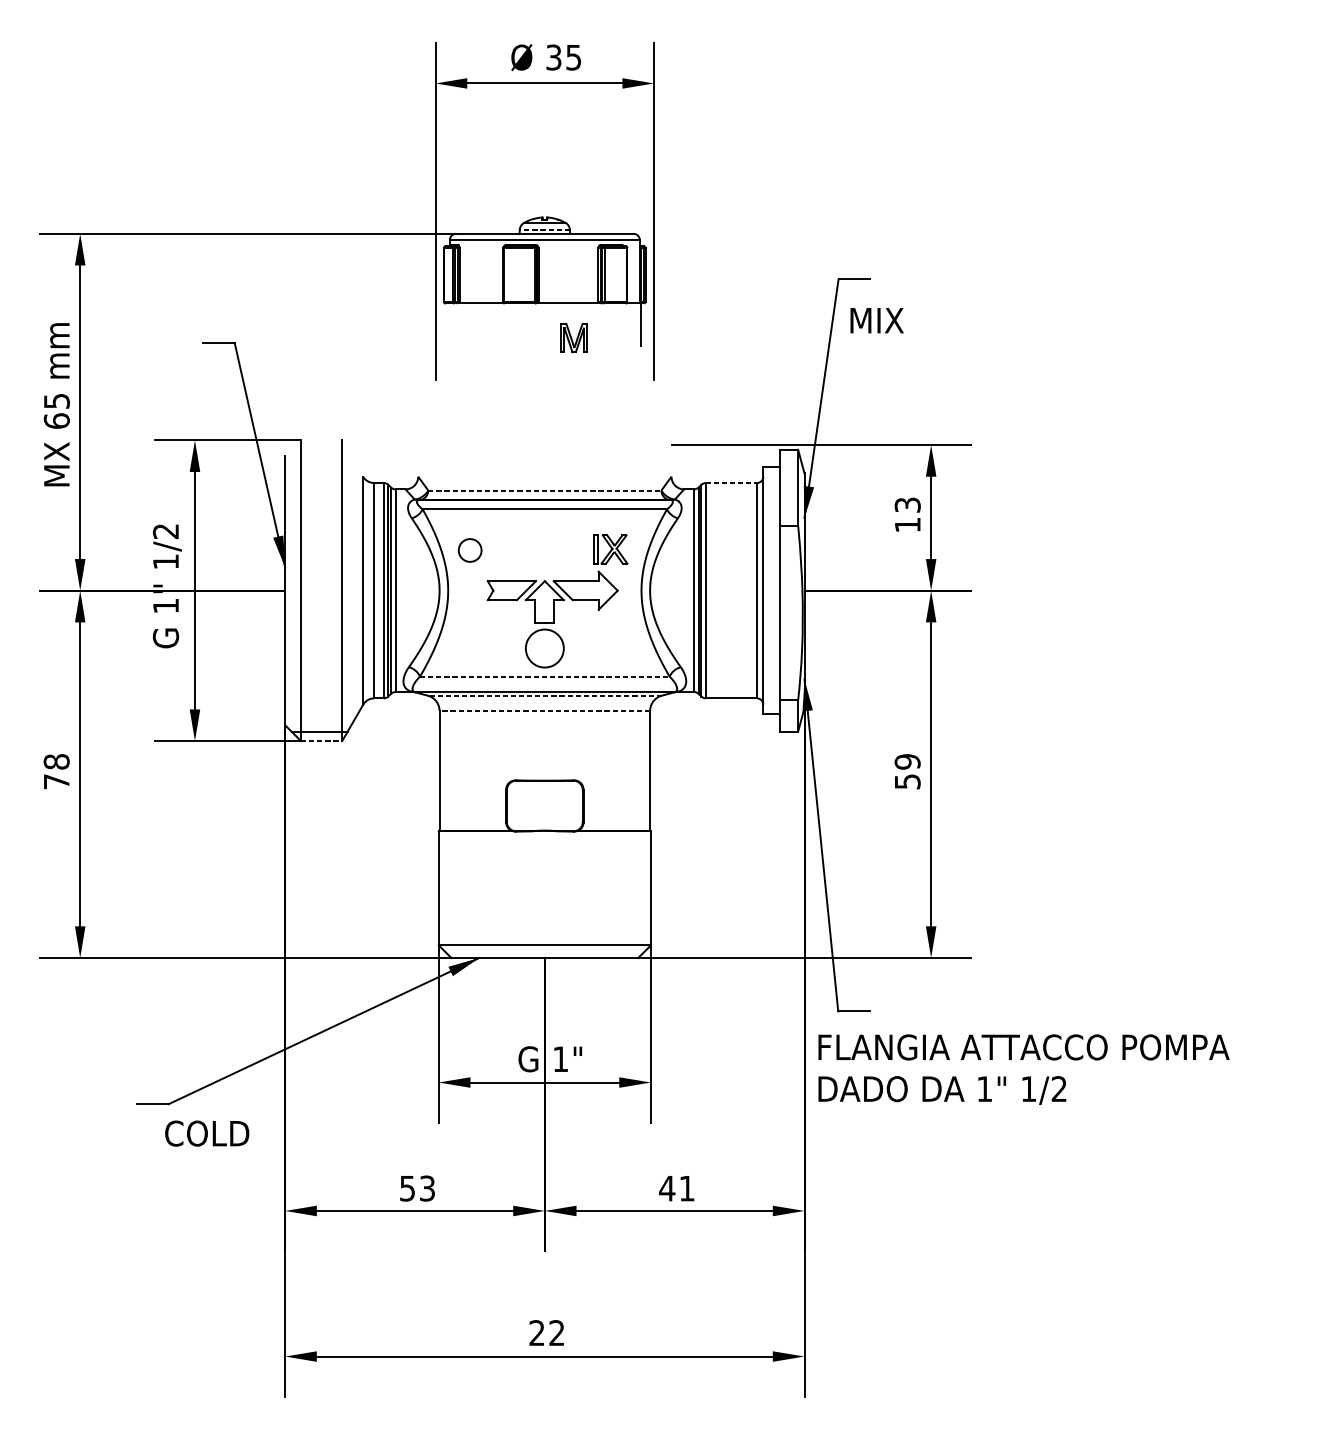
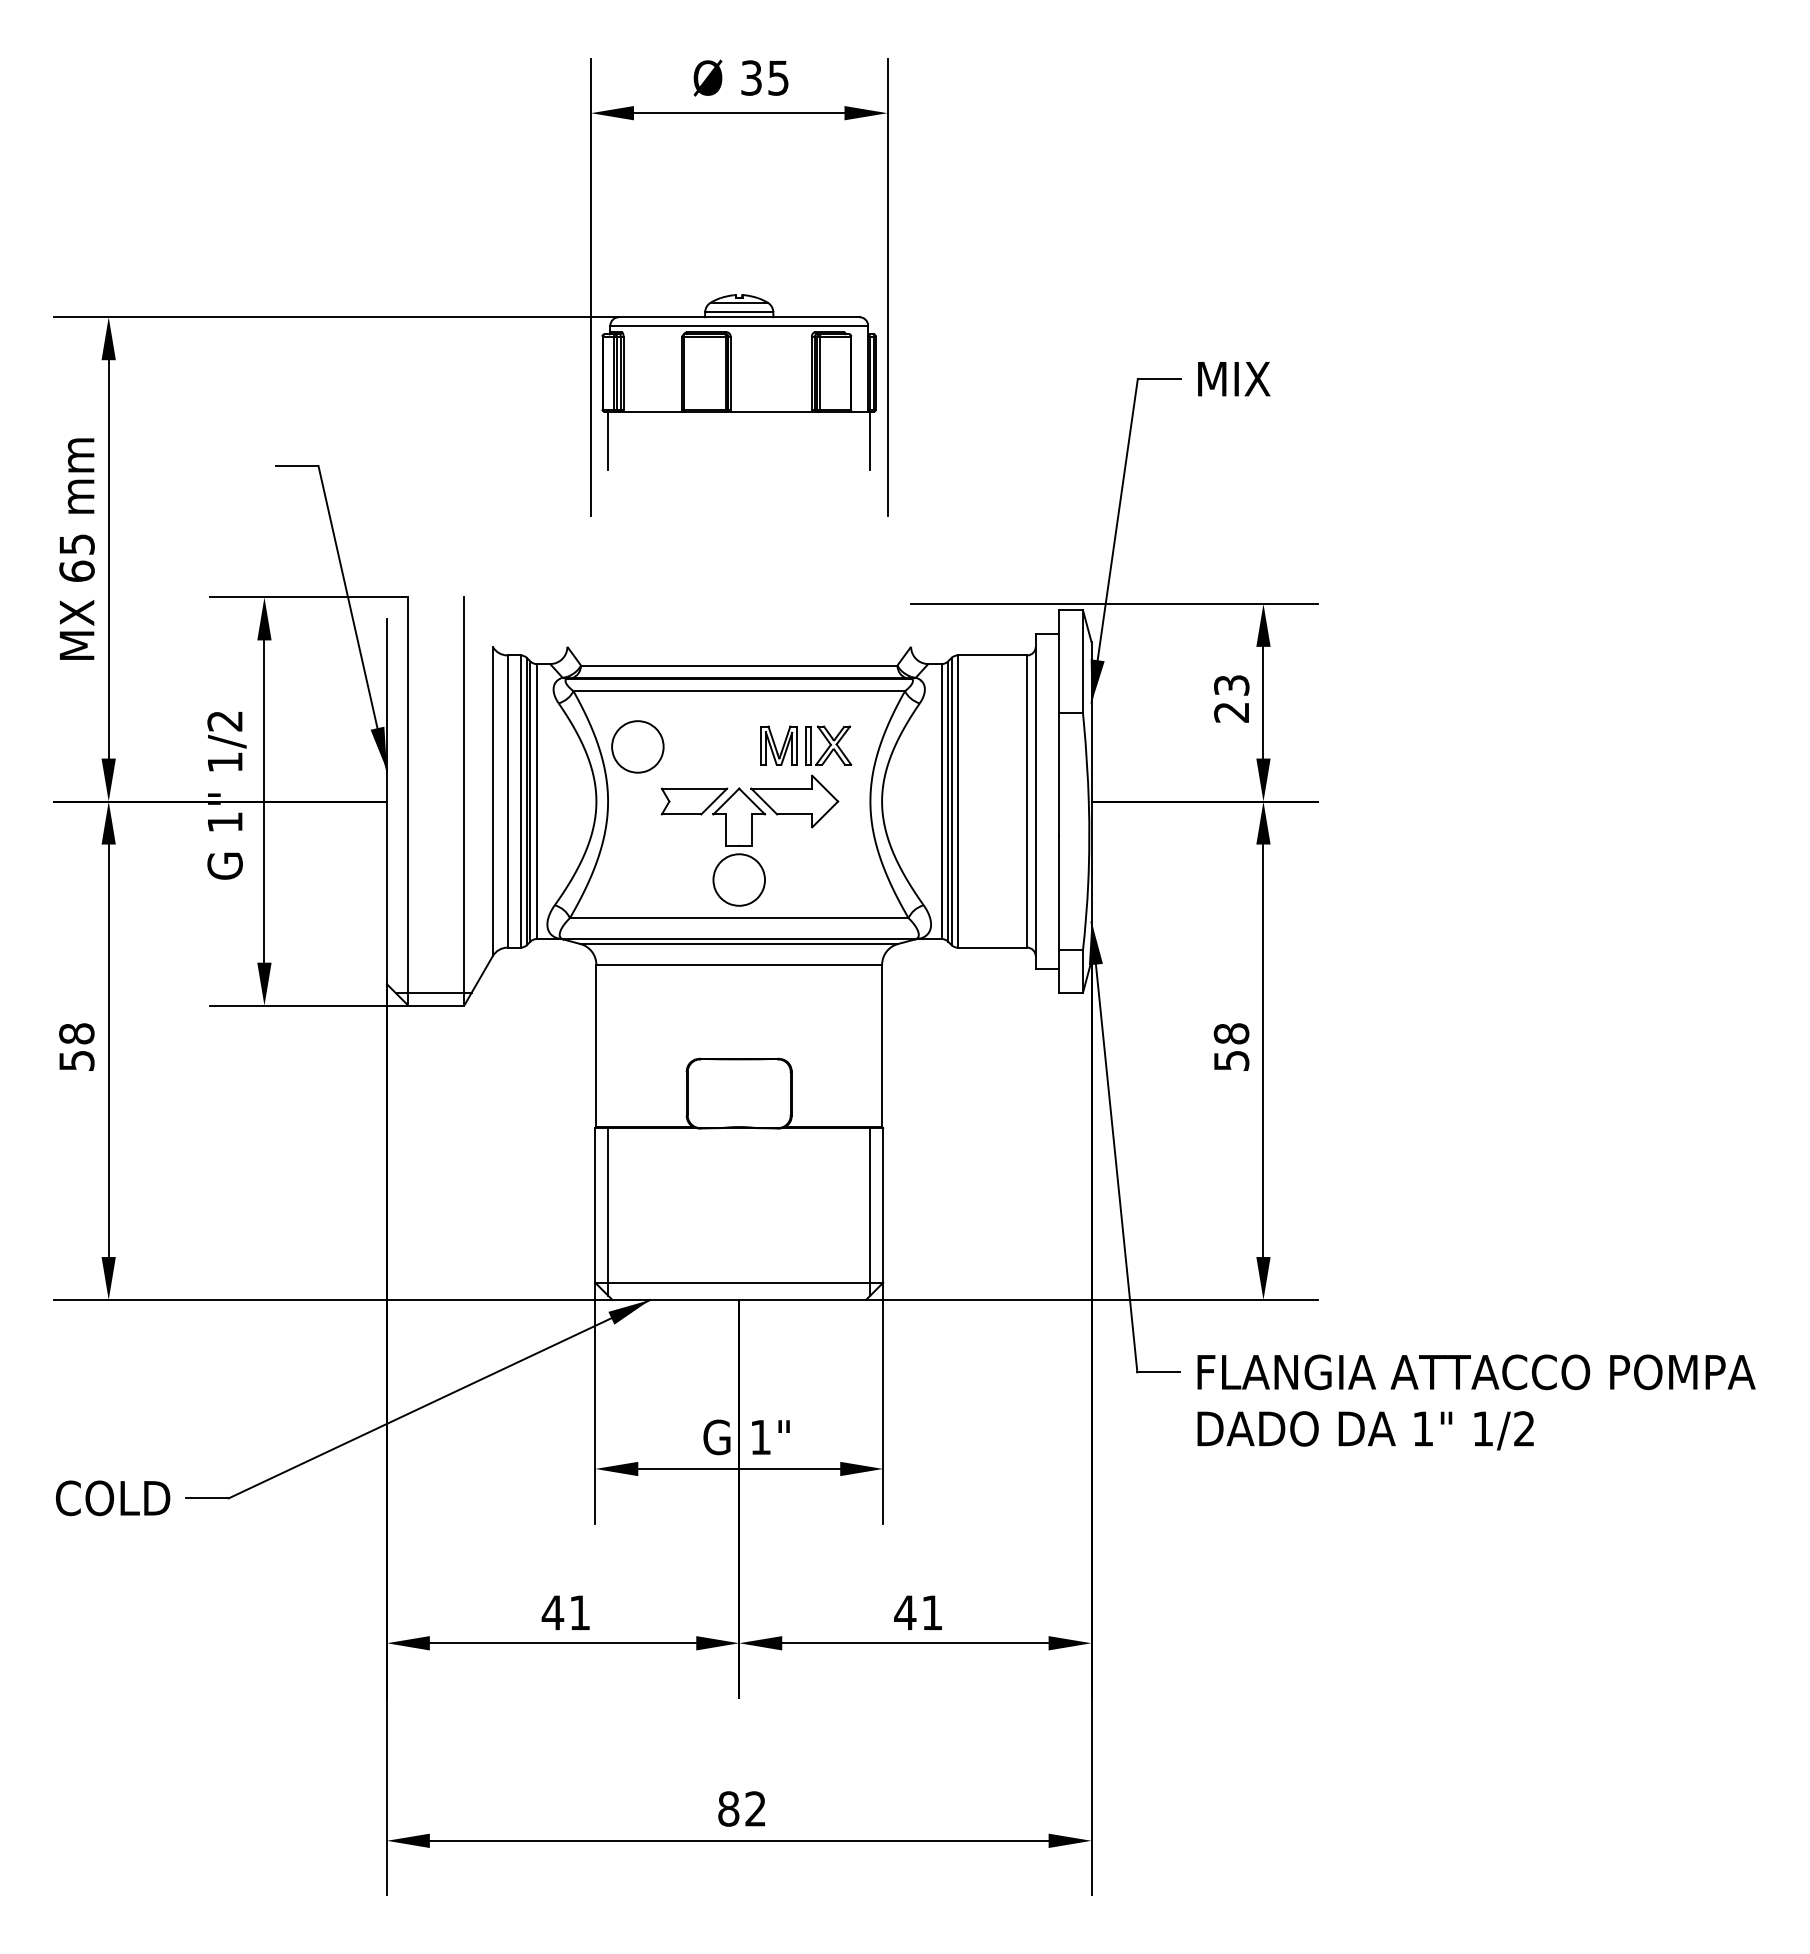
line: (544, 229) -> (738, 311), dashed -> solid
text: (877, 320) -> (1234, 379), moved
line: (448, 324) -> (608, 440), added
part: (573, 337) -> (778, 745), moved
line: (731, 483) -> (992, 655), dashed -> solid
line: (545, 490) -> (739, 665), dashed -> solid
text: (907, 525) -> (1231, 712), 13 -> 23
part: (469, 550) -> (637, 746), size x1.67
line: (545, 676) -> (739, 918), dashed -> solid
line: (545, 696) -> (739, 944), dashed -> solid
line: (545, 710) -> (739, 964), dashed -> solid
line: (321, 741) -> (436, 1005), dashed -> solid
text: (907, 761) -> (1231, 1033), 59 -> 58
text: (56, 781) -> (76, 1060), 78 -> 58
line: (448, 892) -> (608, 1211), added
line: (641, 892) -> (870, 1211), added
text: (1024, 1069) -> (1476, 1402), moved
text: (207, 1133) -> (113, 1498), moved
text: (416, 1188) -> (565, 1612), 53 -> 41
text: (536, 1332) -> (728, 1808), 22 -> 82

